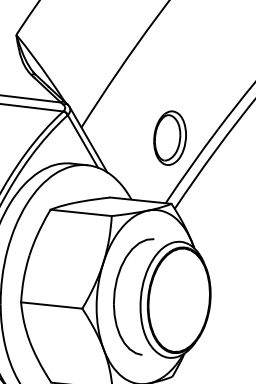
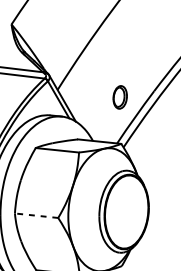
part: (169, 137) -> (119, 96), size x0.6
part: (115, 296) -> (81, 209), removed
line: (51, 305) -> (36, 215), solid -> dashed

